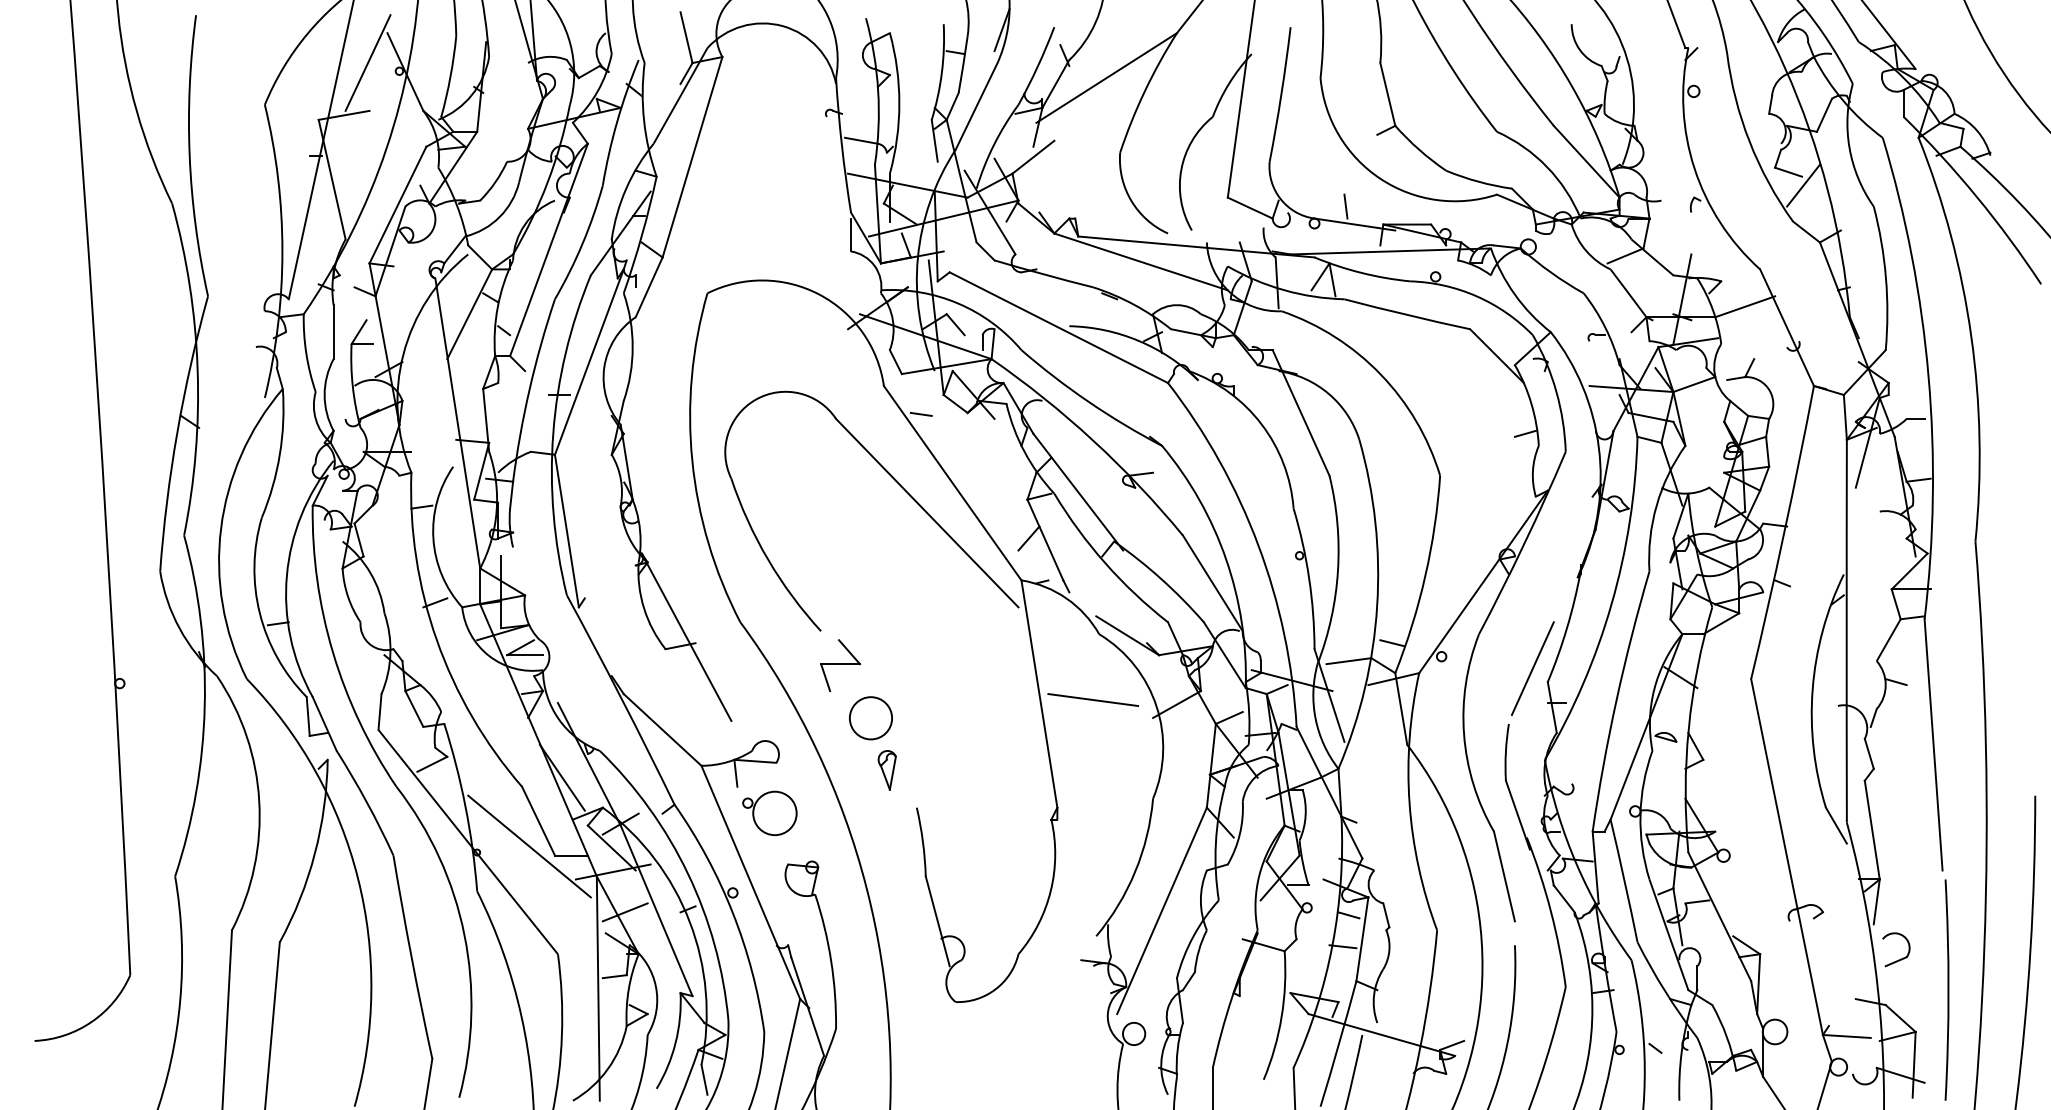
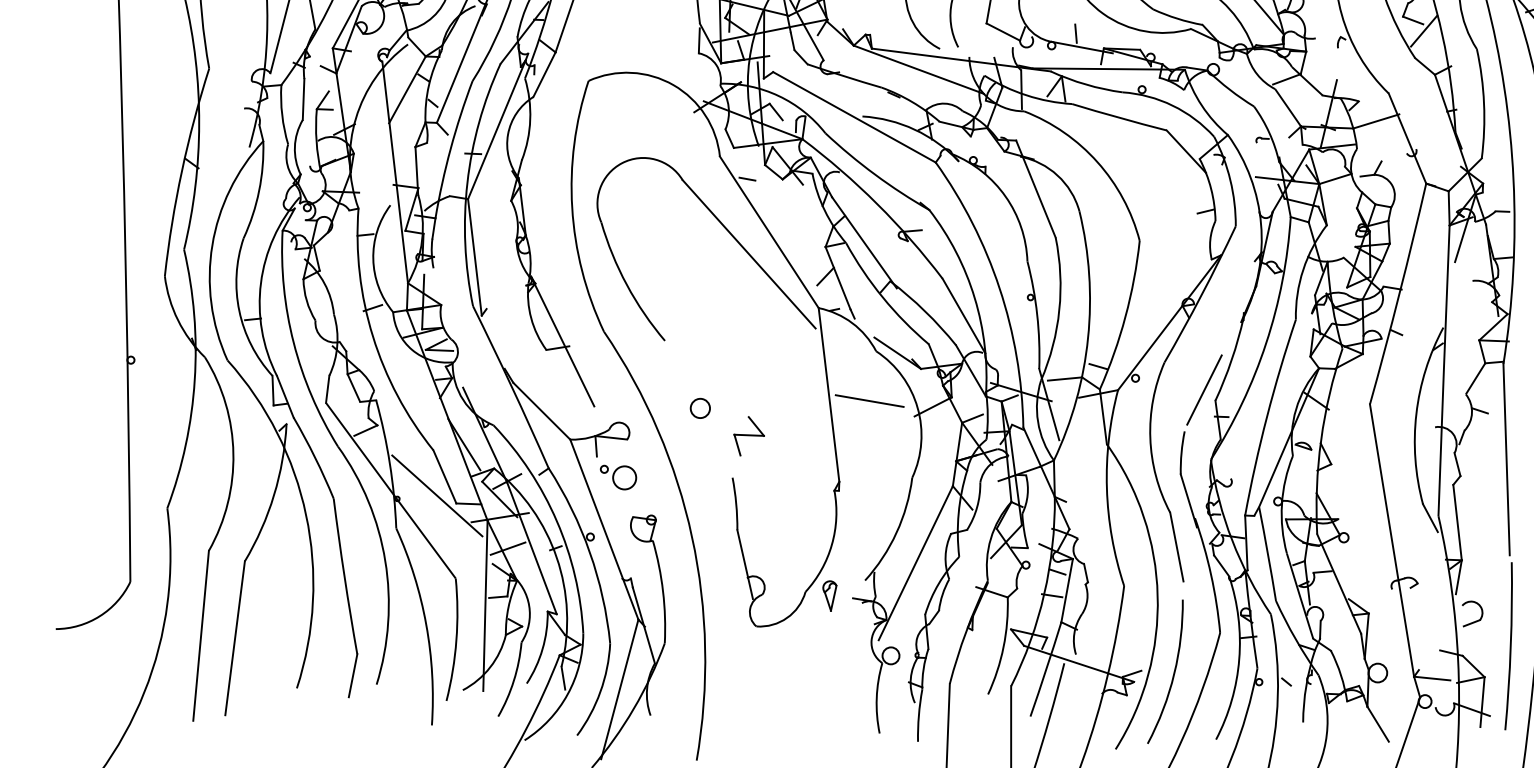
part: (840, 665) -> (749, 436), moved
circle: (870, 718) -> (700, 408), size x0.6
part: (886, 770) -> (828, 596), moved
circle: (774, 813) -> (624, 477), size x0.7

